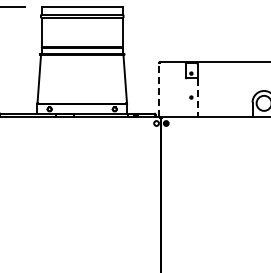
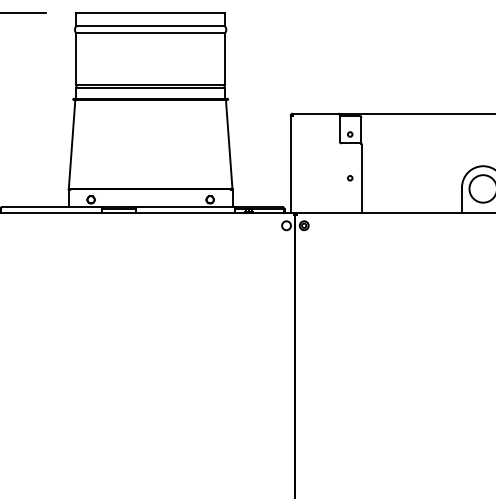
line: (158, 90) -> (290, 165), dashed -> solid
line: (197, 98) -> (361, 180), dashed -> solid

